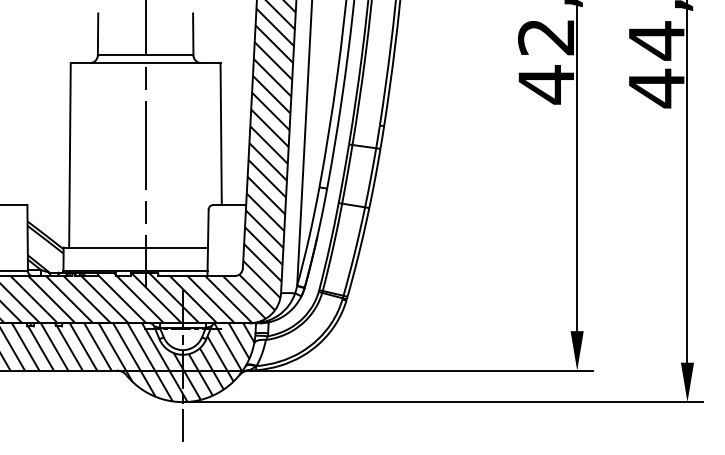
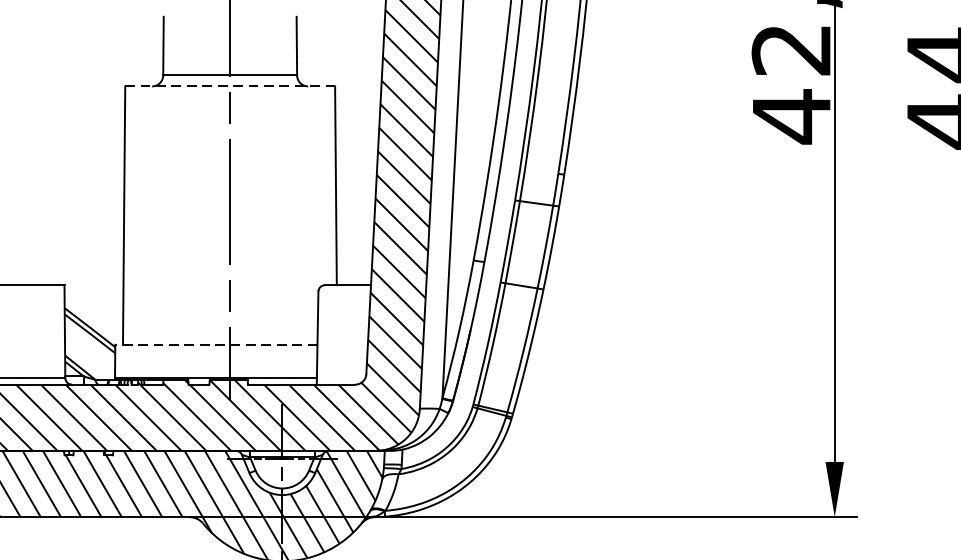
line: (145, 63) -> (229, 86), solid -> dashed
line: (135, 247) -> (215, 344), solid -> dashed

